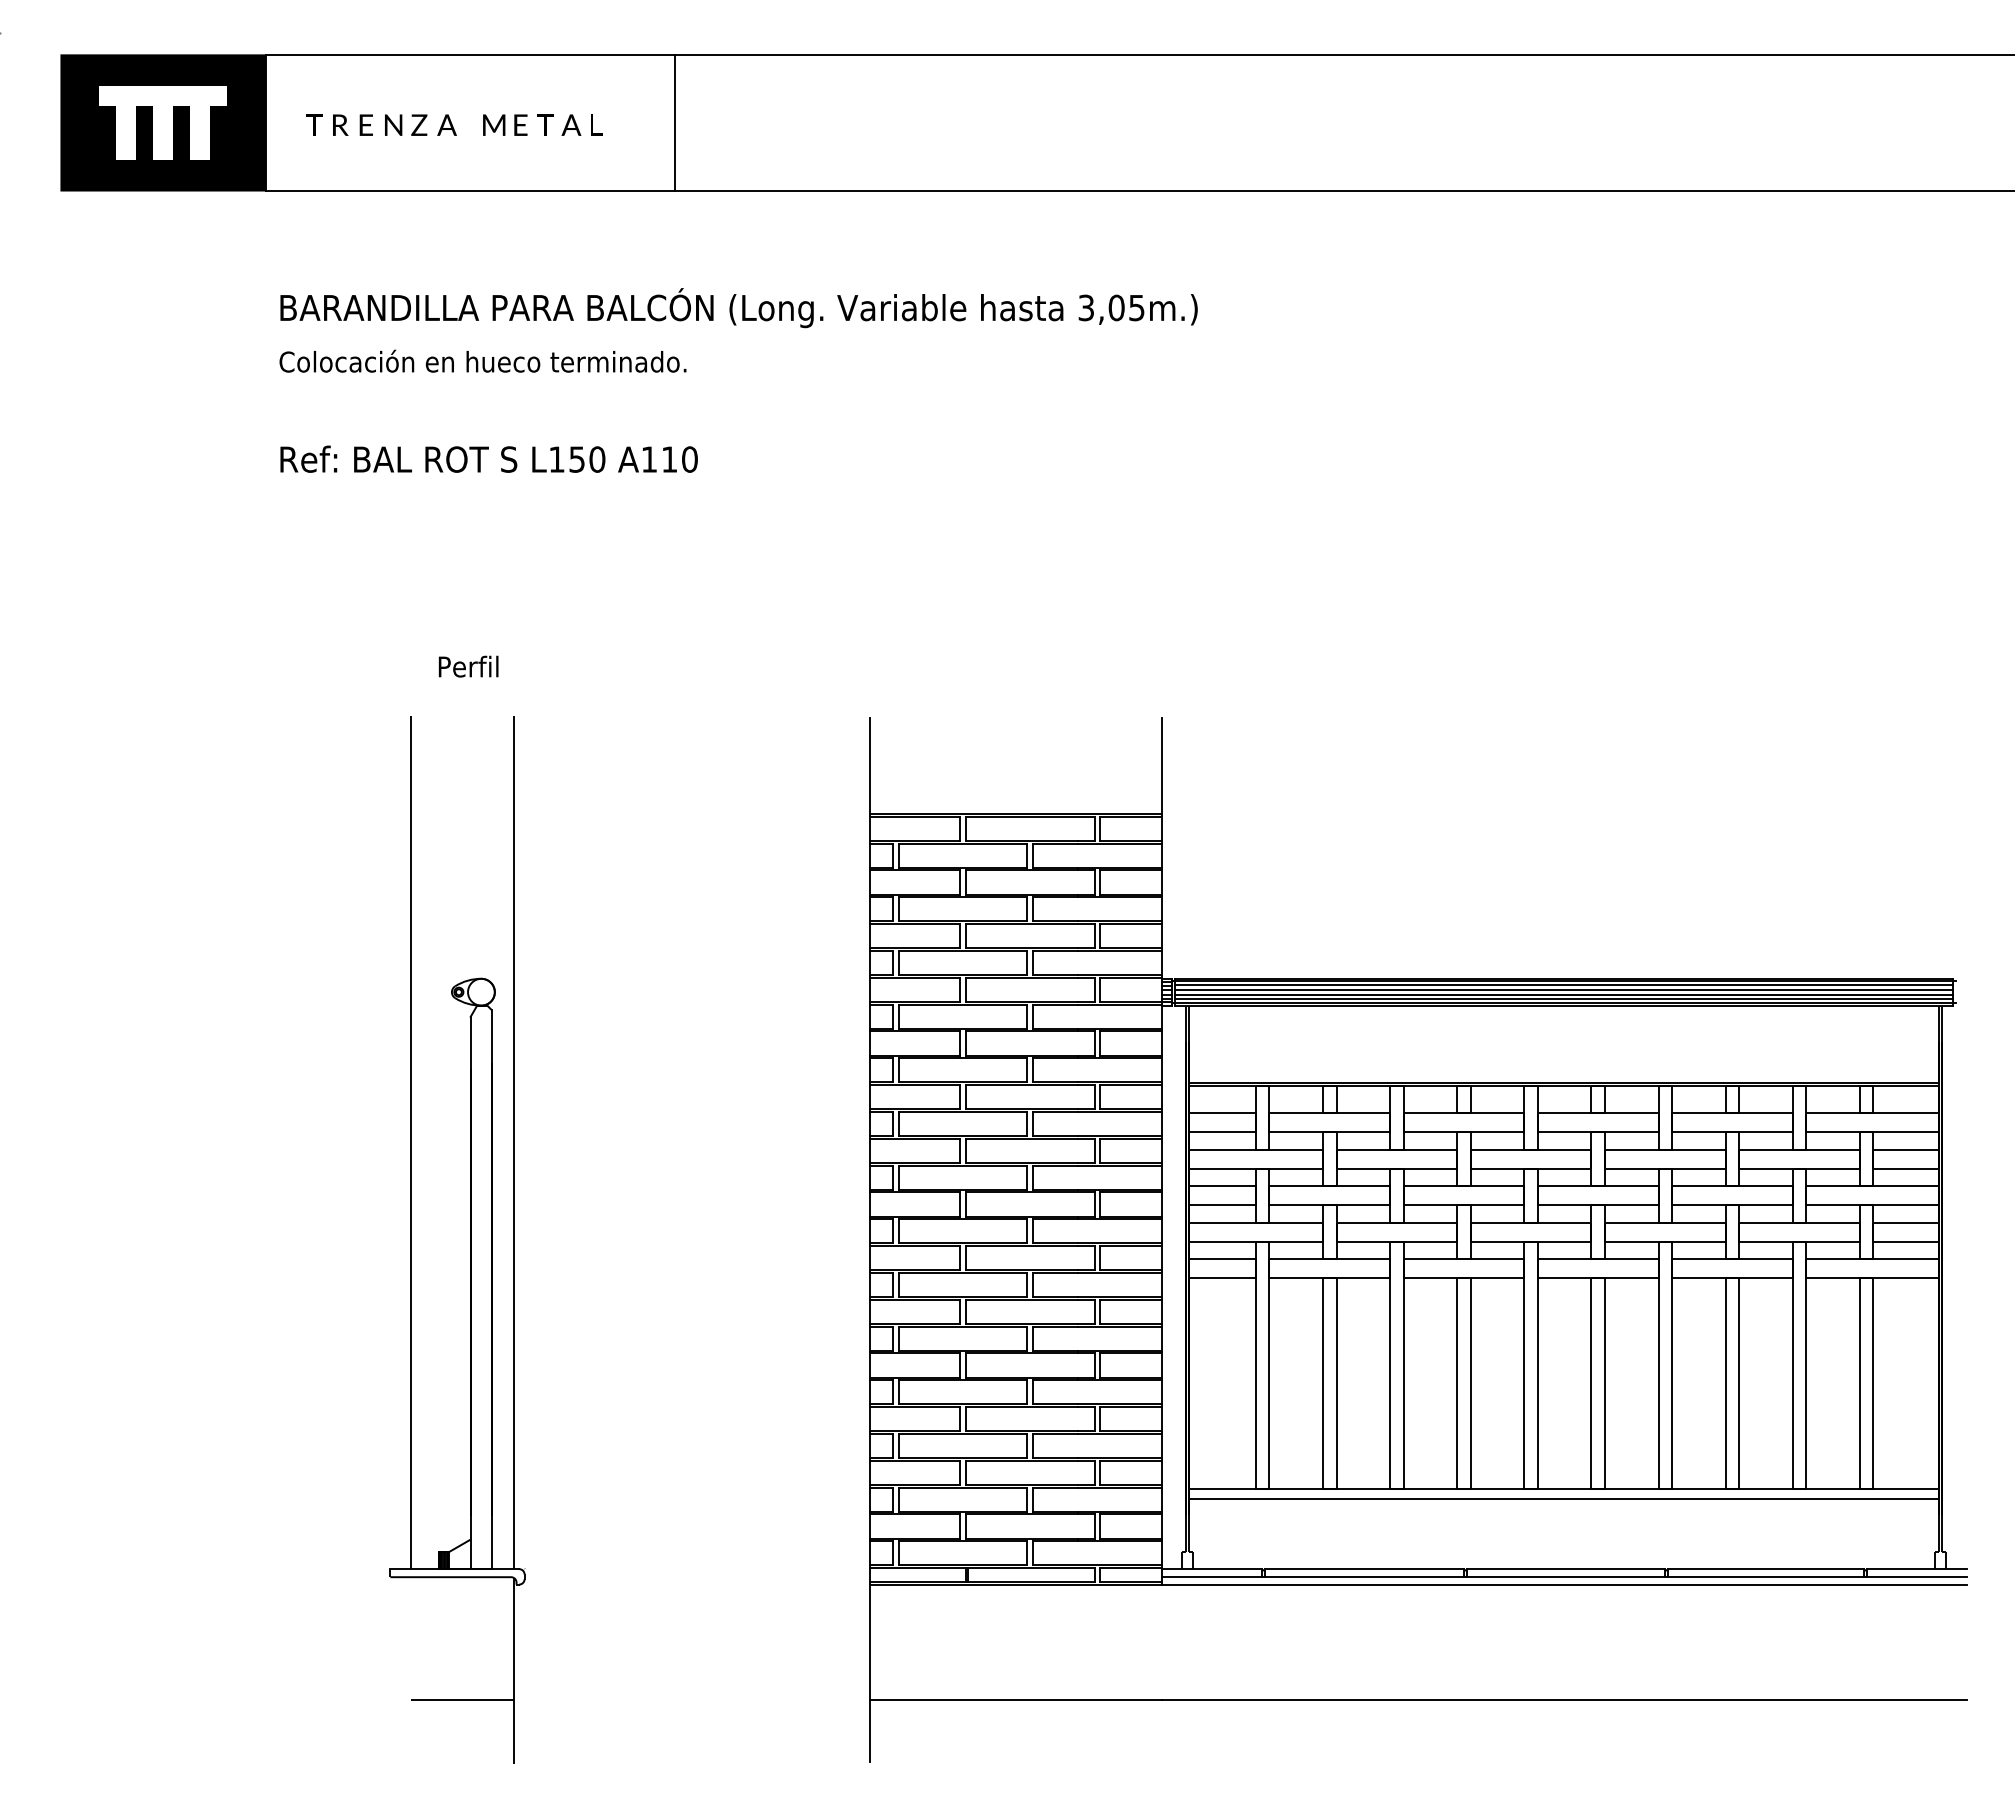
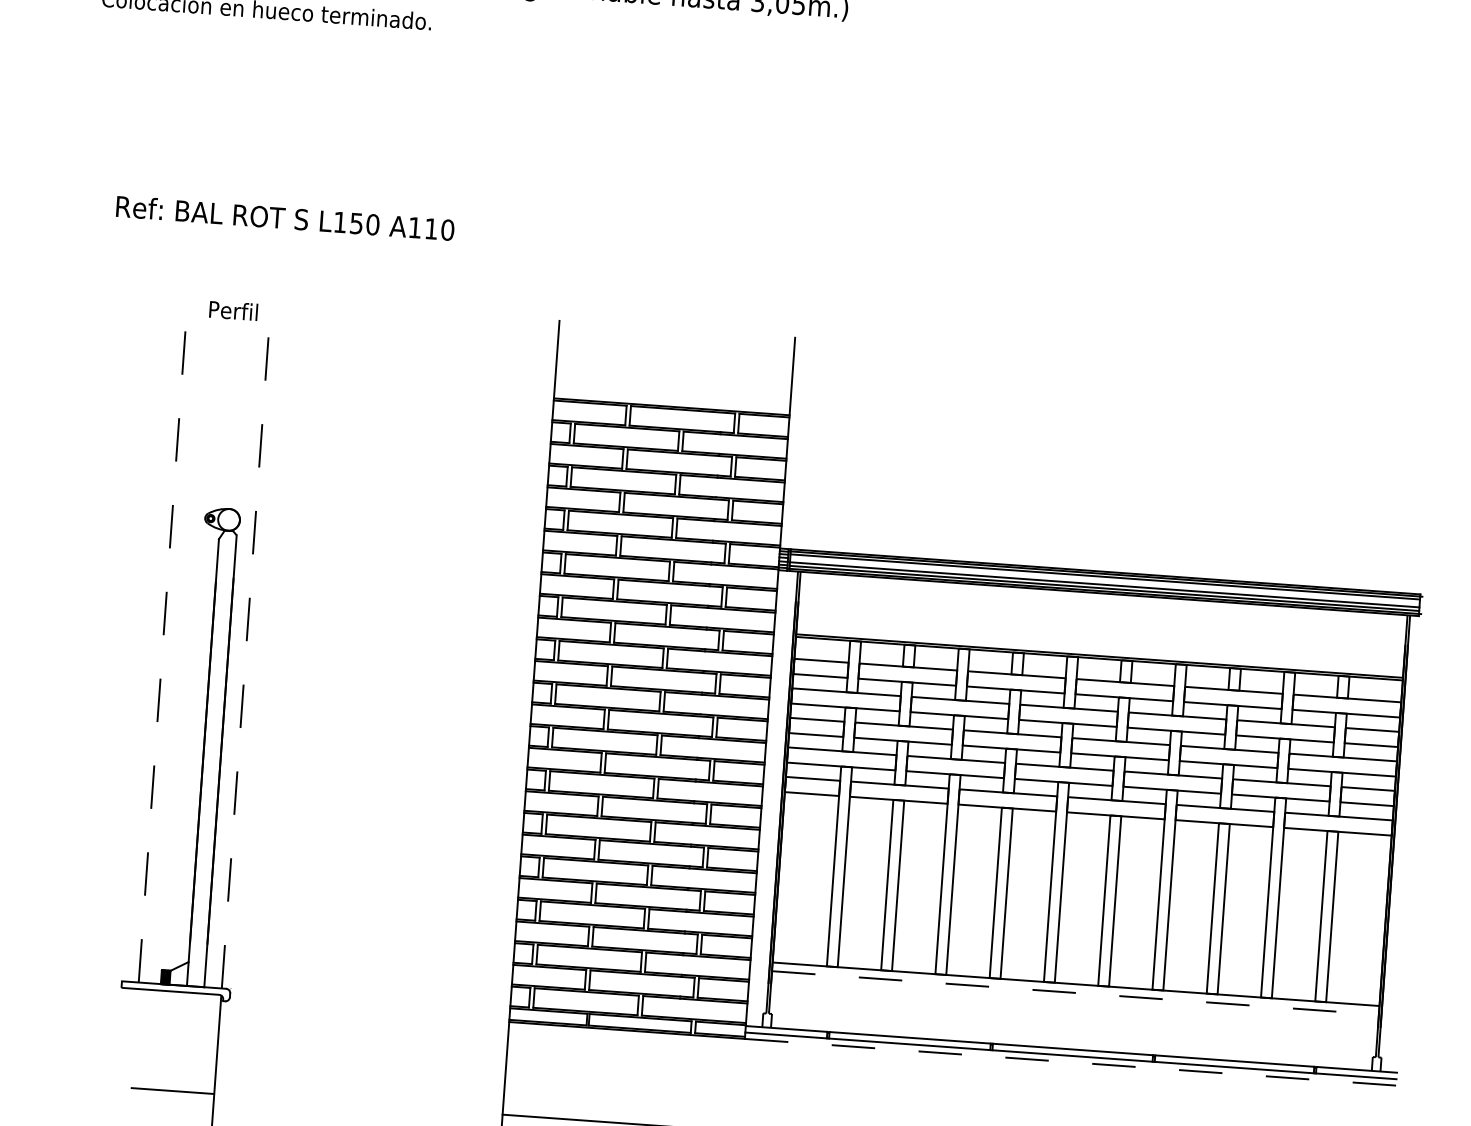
text: (488, 458) -> (284, 217), moved
text: (468, 666) -> (233, 310), moved
line: (1564, 989) -> (1105, 580), removed
line: (411, 1142) -> (163, 637), solid -> dashed
line: (513, 1142) -> (246, 643), solid -> dashed
line: (1564, 1499) -> (1075, 993), solid -> dashed
line: (1563, 1585) -> (1069, 1062), solid -> dashed

